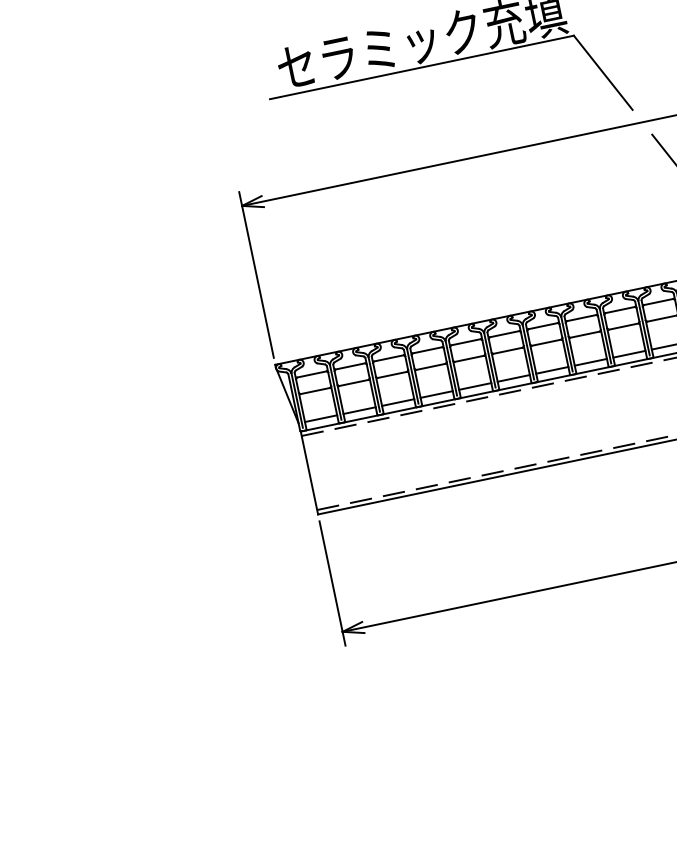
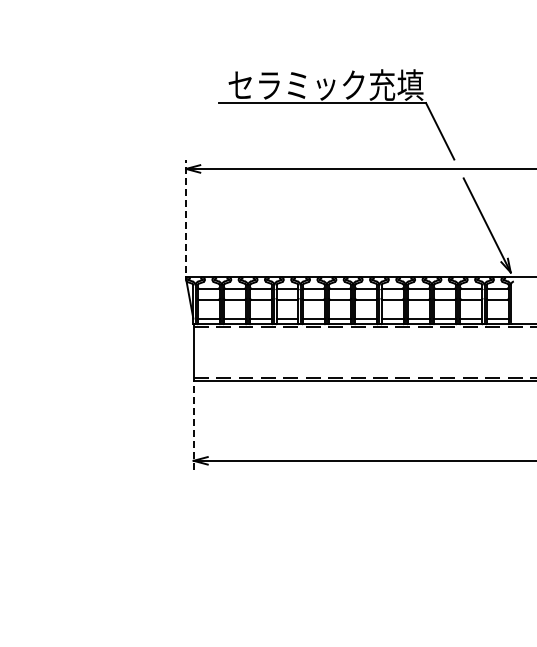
line: (256, 274) -> (186, 215), solid -> dashed
line: (332, 583) -> (193, 427), solid -> dashed

